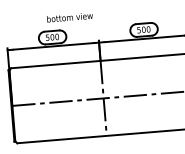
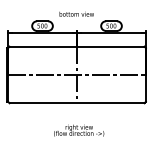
text: (69, 16) -> (76, 13), moved

